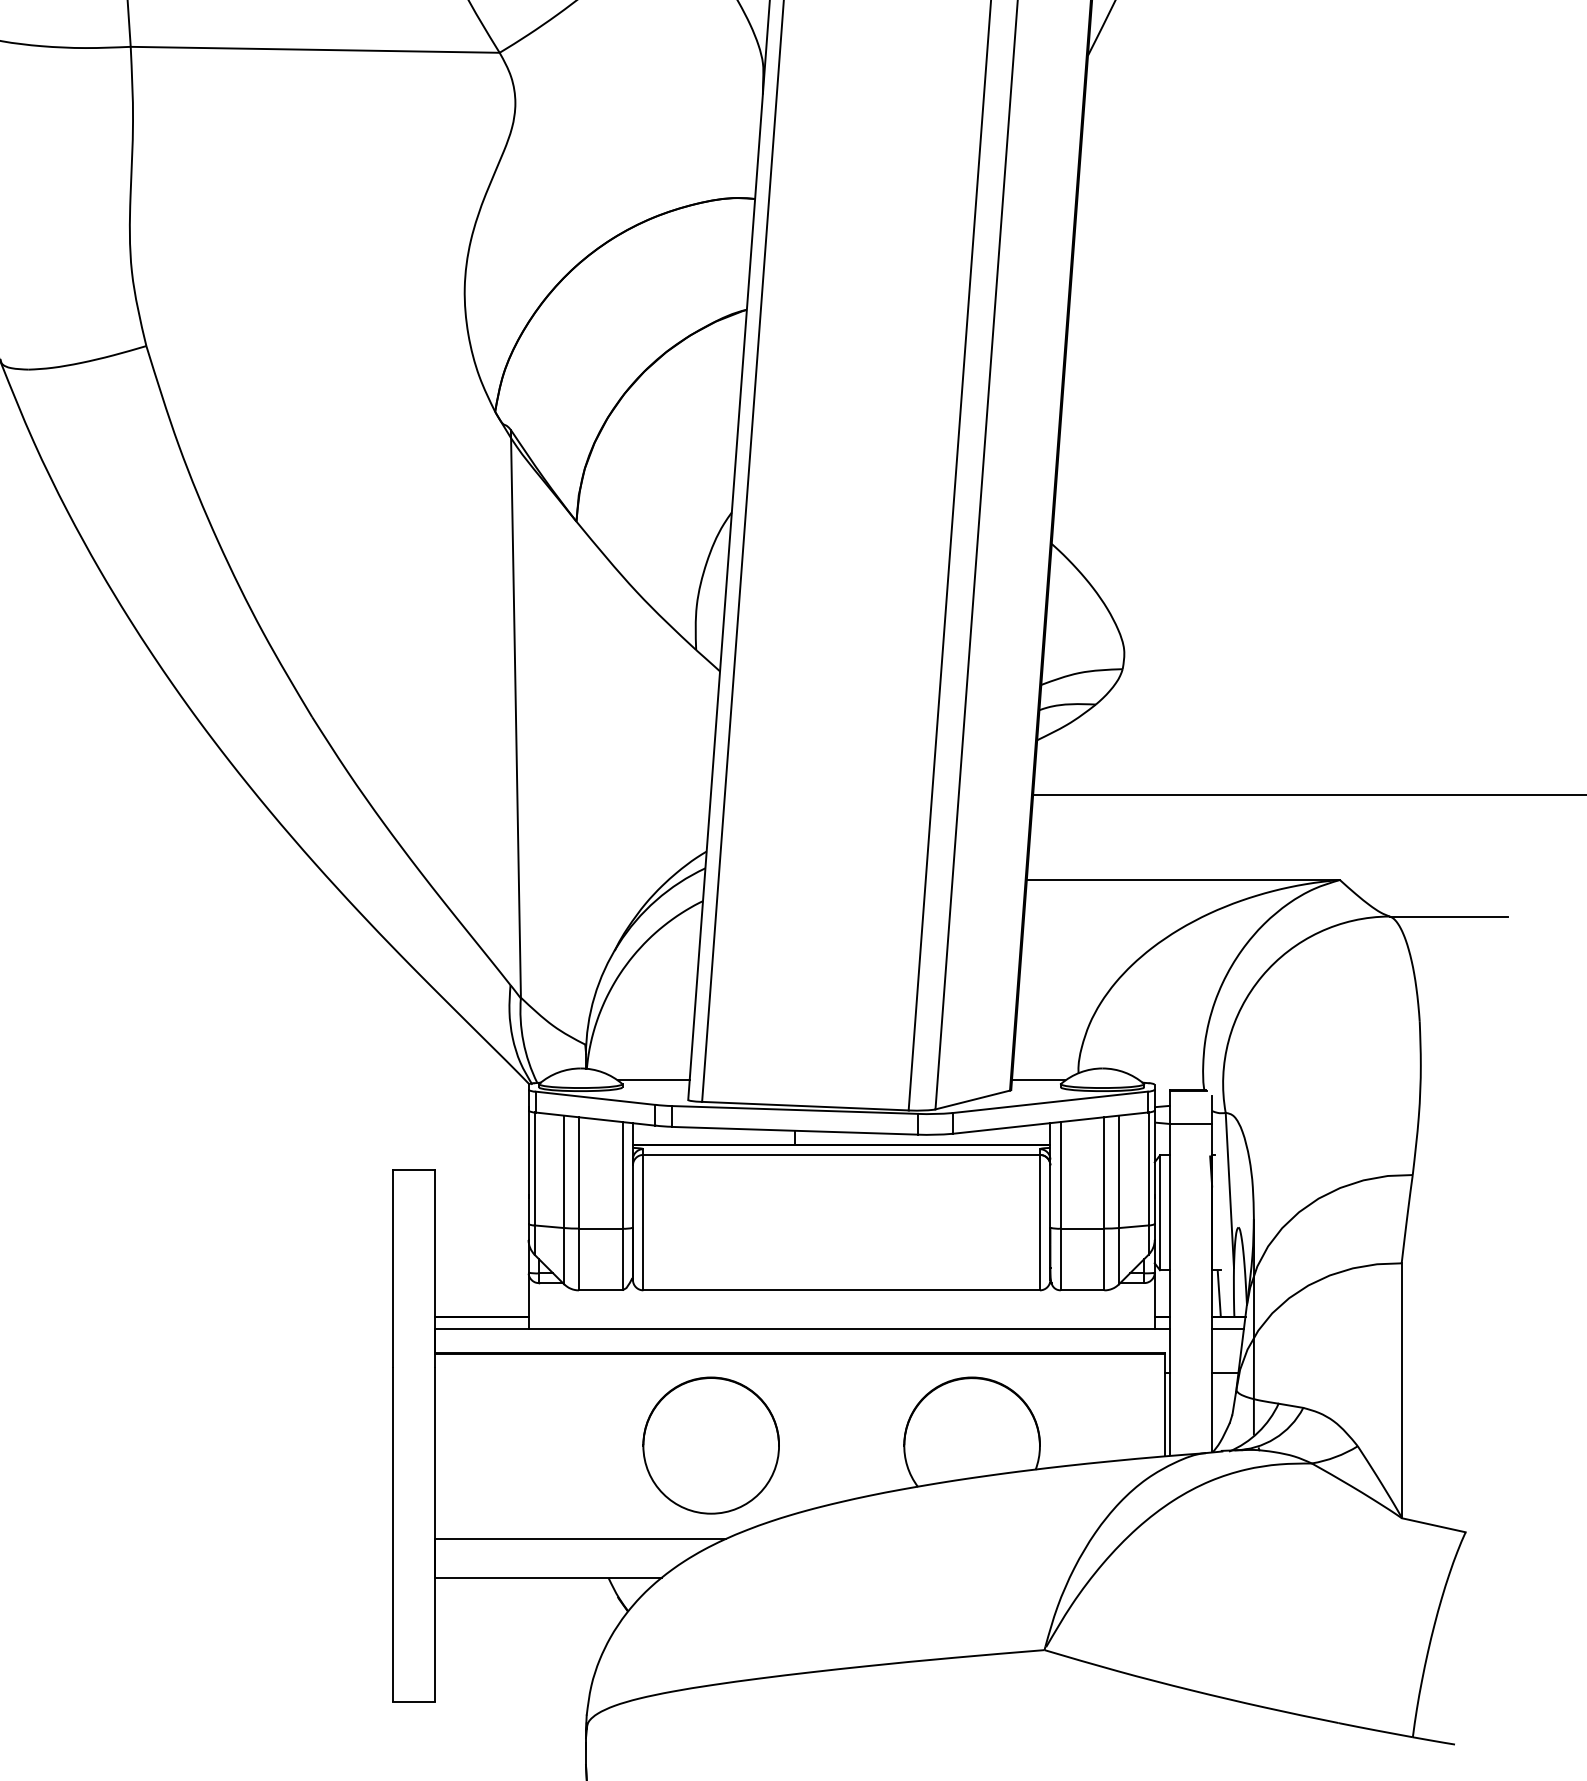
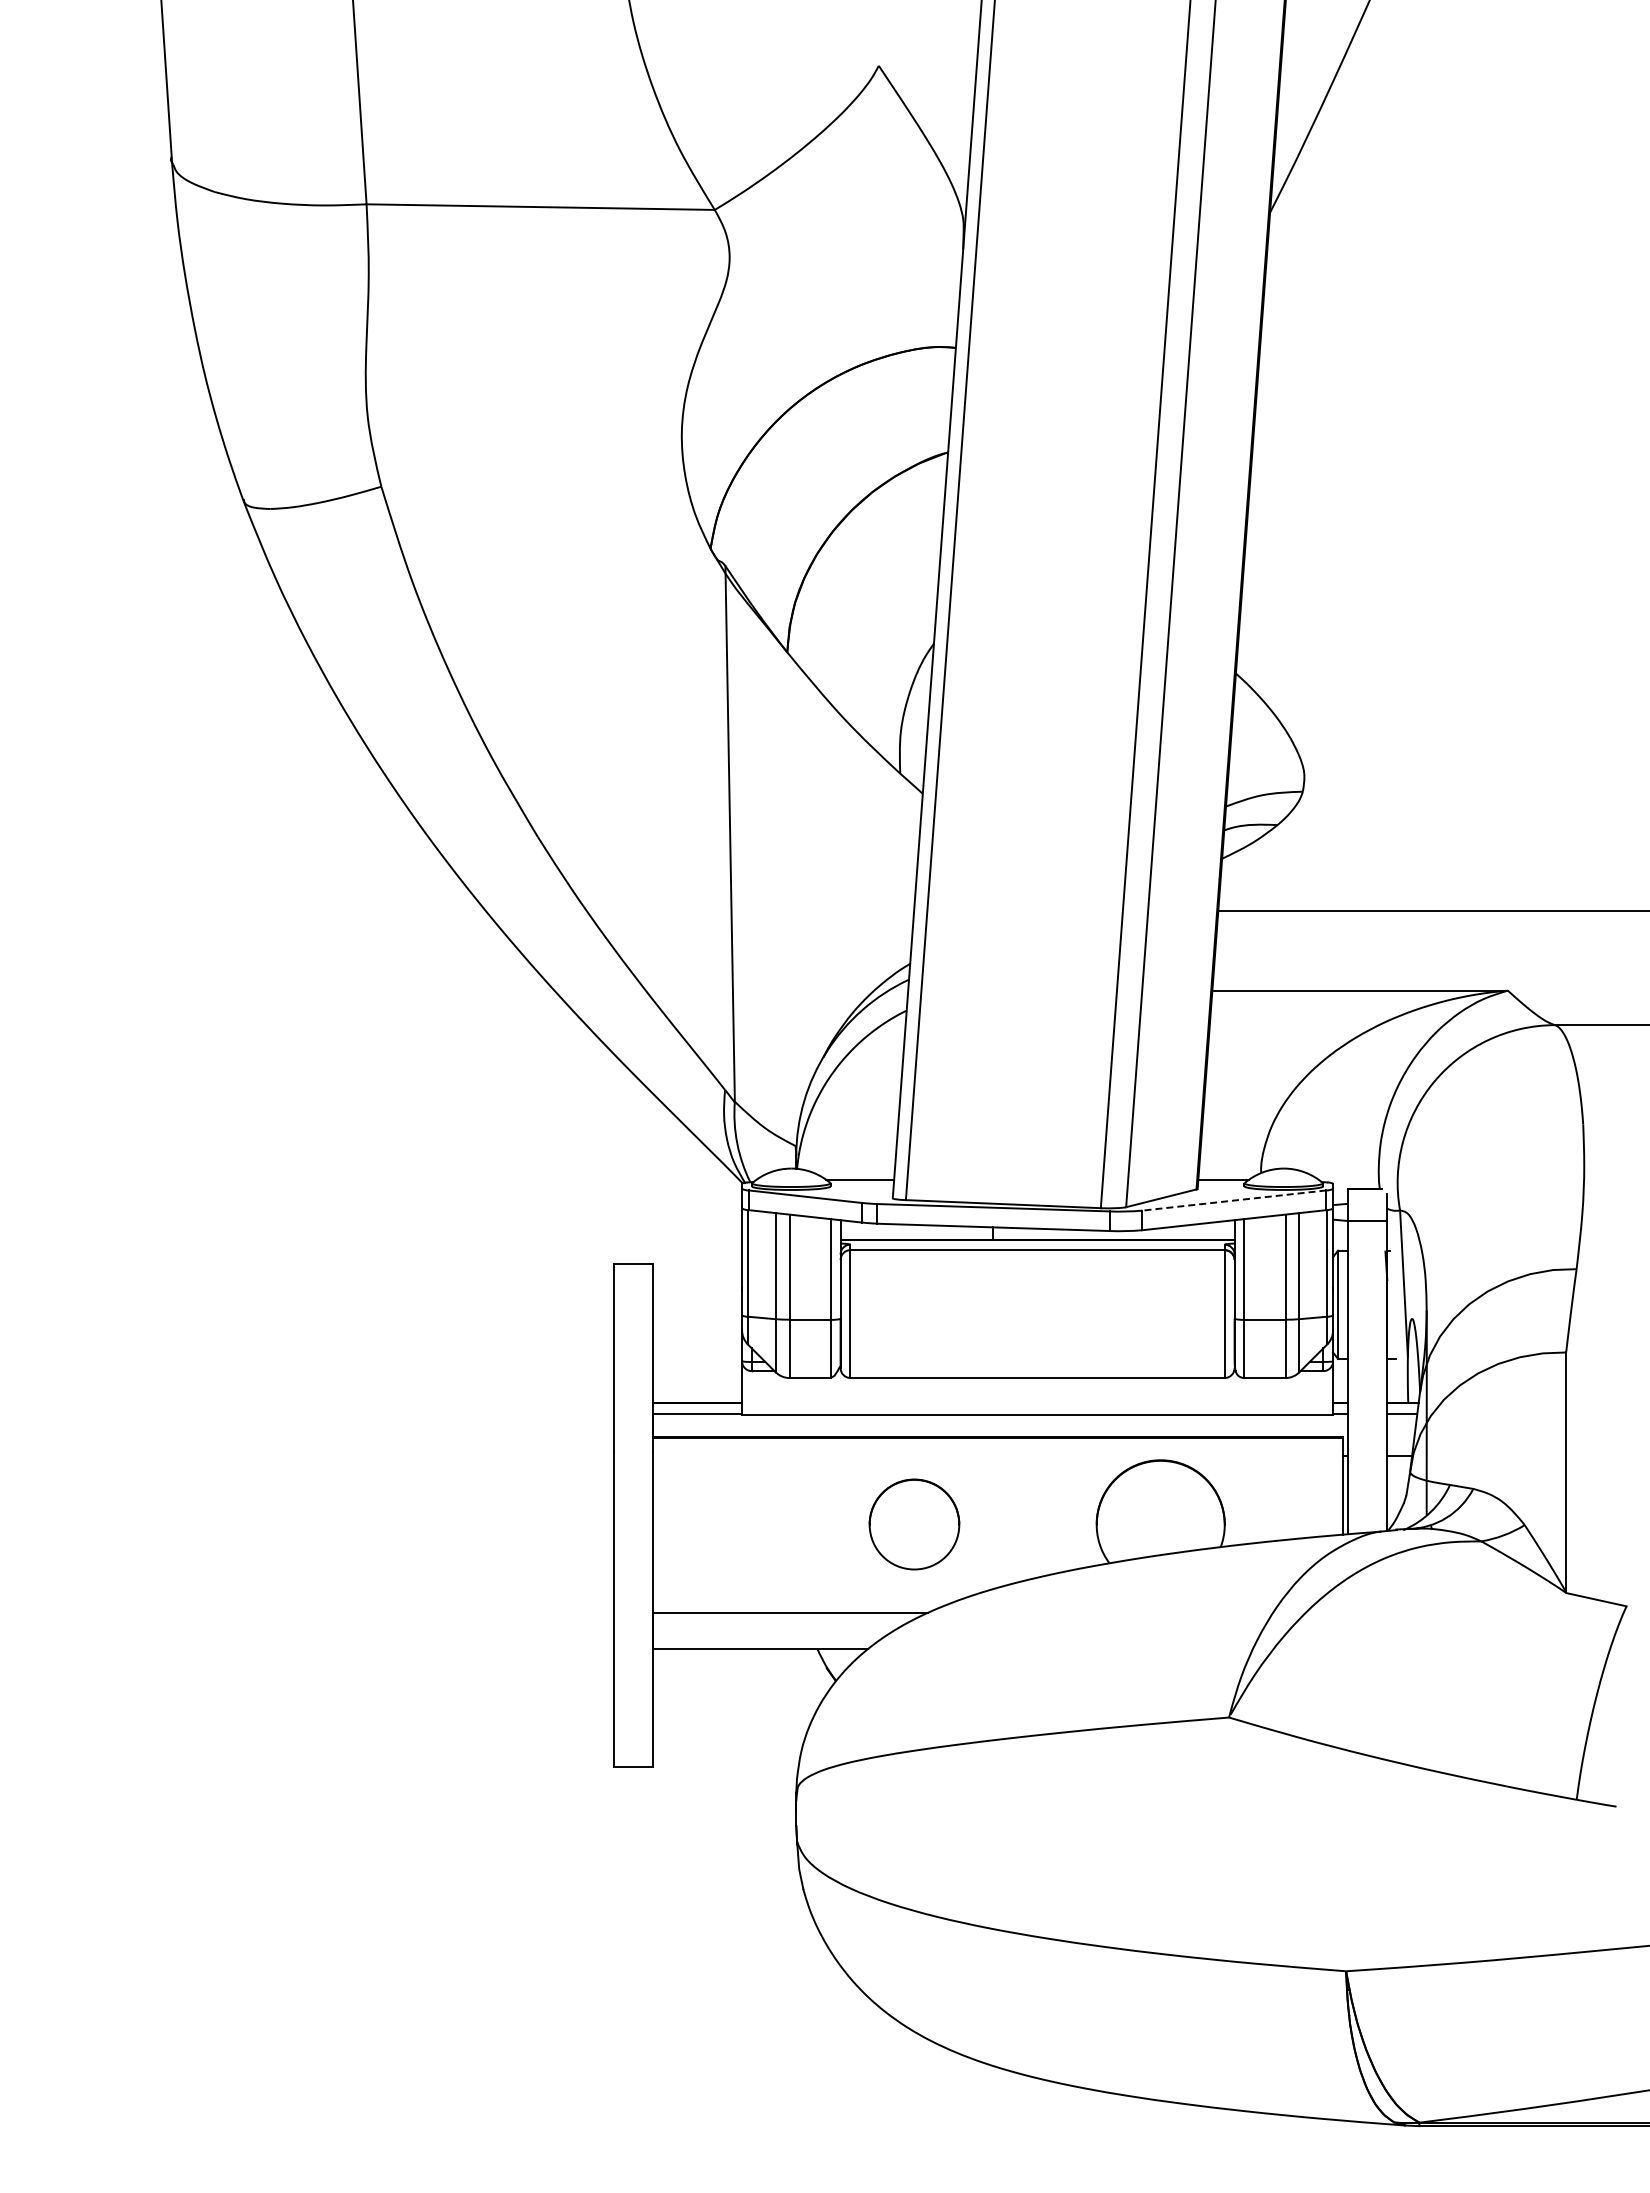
line: (1050, 1102) -> (1234, 1200), solid -> dashed
line: (1218, 1294) -> (1393, 1381), removed
circle: (711, 1445) -> (914, 1524), size x0.7

